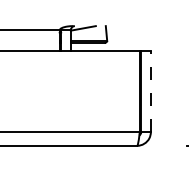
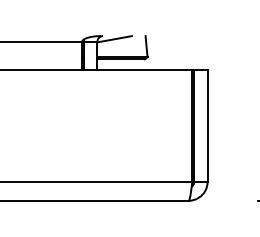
line: (150, 91) -> (207, 125), dashed -> solid

